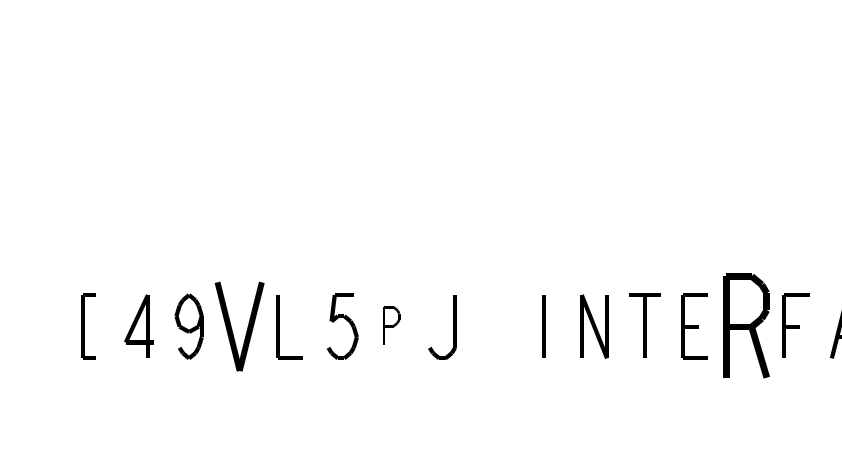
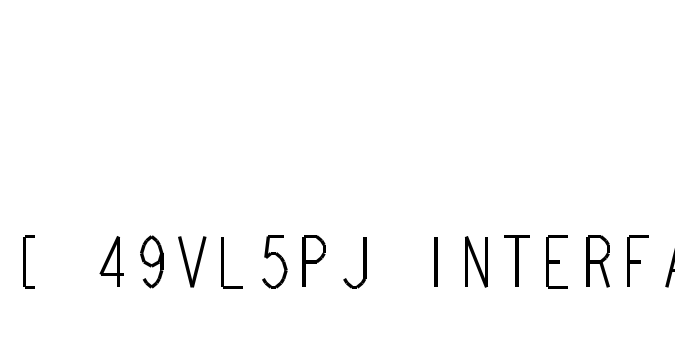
part: (391, 324) -> (313, 260), size x1.67
part: (87, 326) -> (28, 261), moved
part: (240, 326) -> (192, 261), size x0.71
part: (745, 326) -> (597, 261), size x0.62

